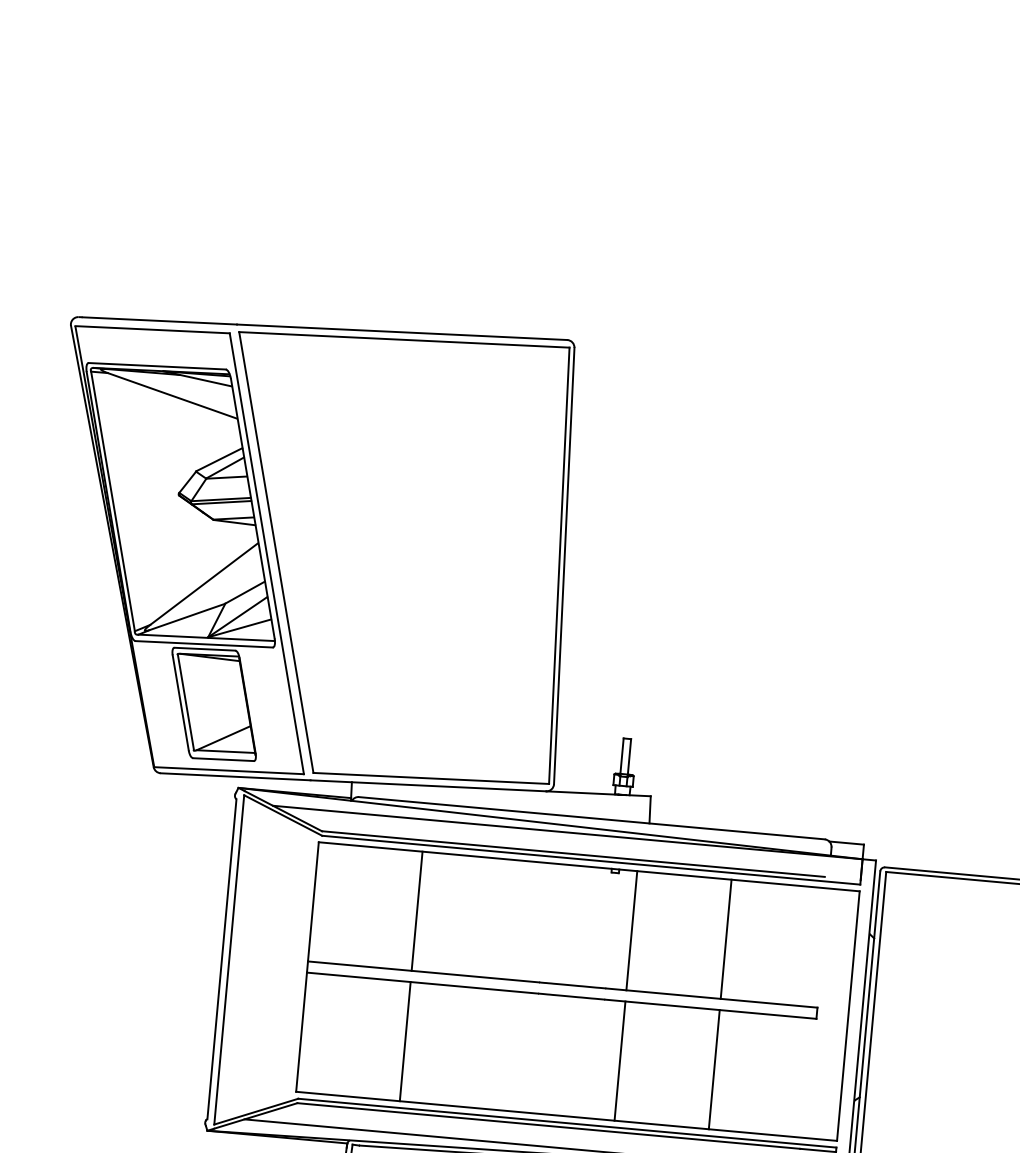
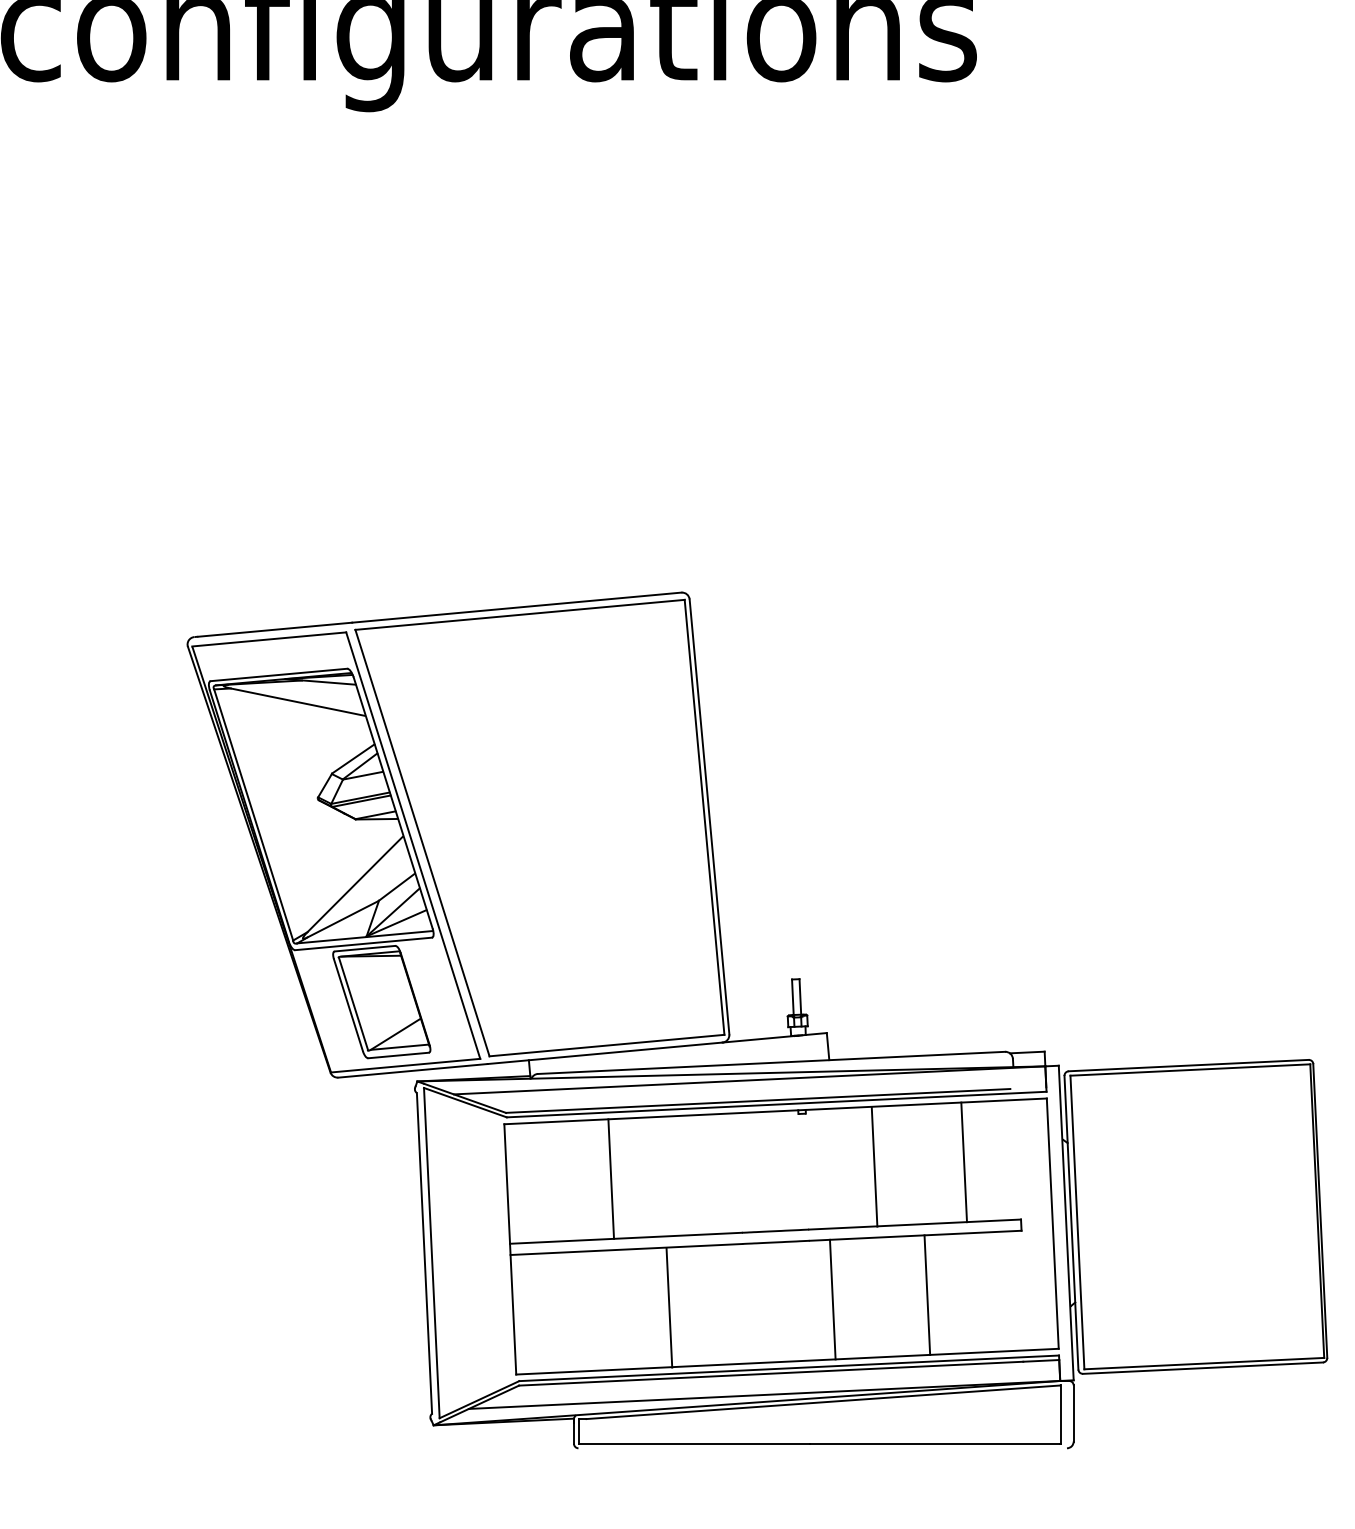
line: (631, 930) -> (874, 1166), moved
line: (726, 939) -> (964, 1162), moved
line: (405, 1041) -> (669, 1307), moved

